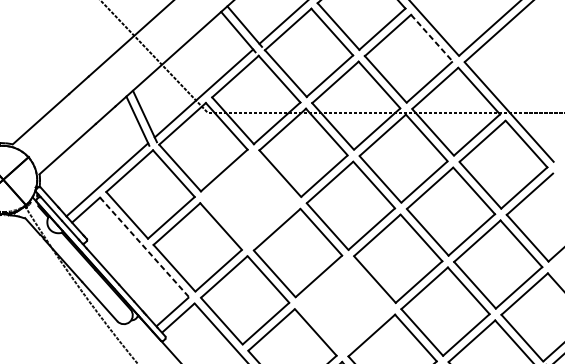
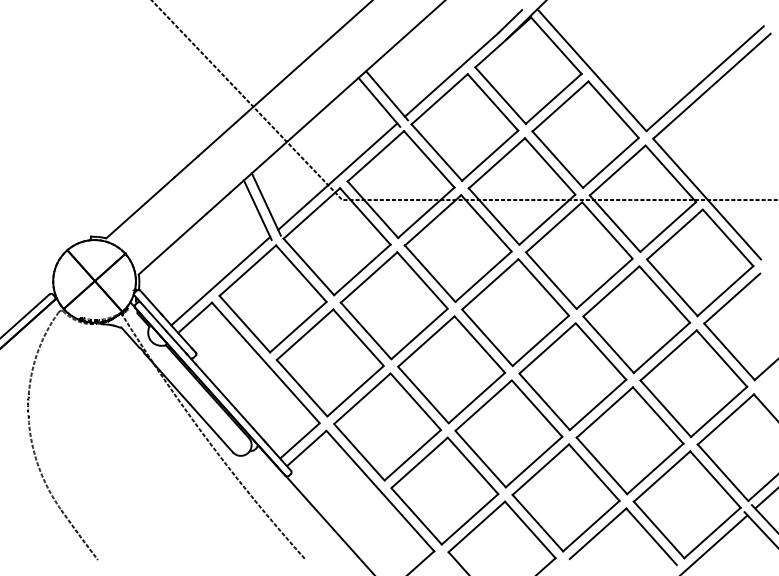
line: (431, 37) -> (613, 109), dashed -> solid
part: (250, 199) -> (393, 305), added
line: (144, 247) -> (265, 362), dashed -> solid
part: (345, 305) -> (508, 433), added

